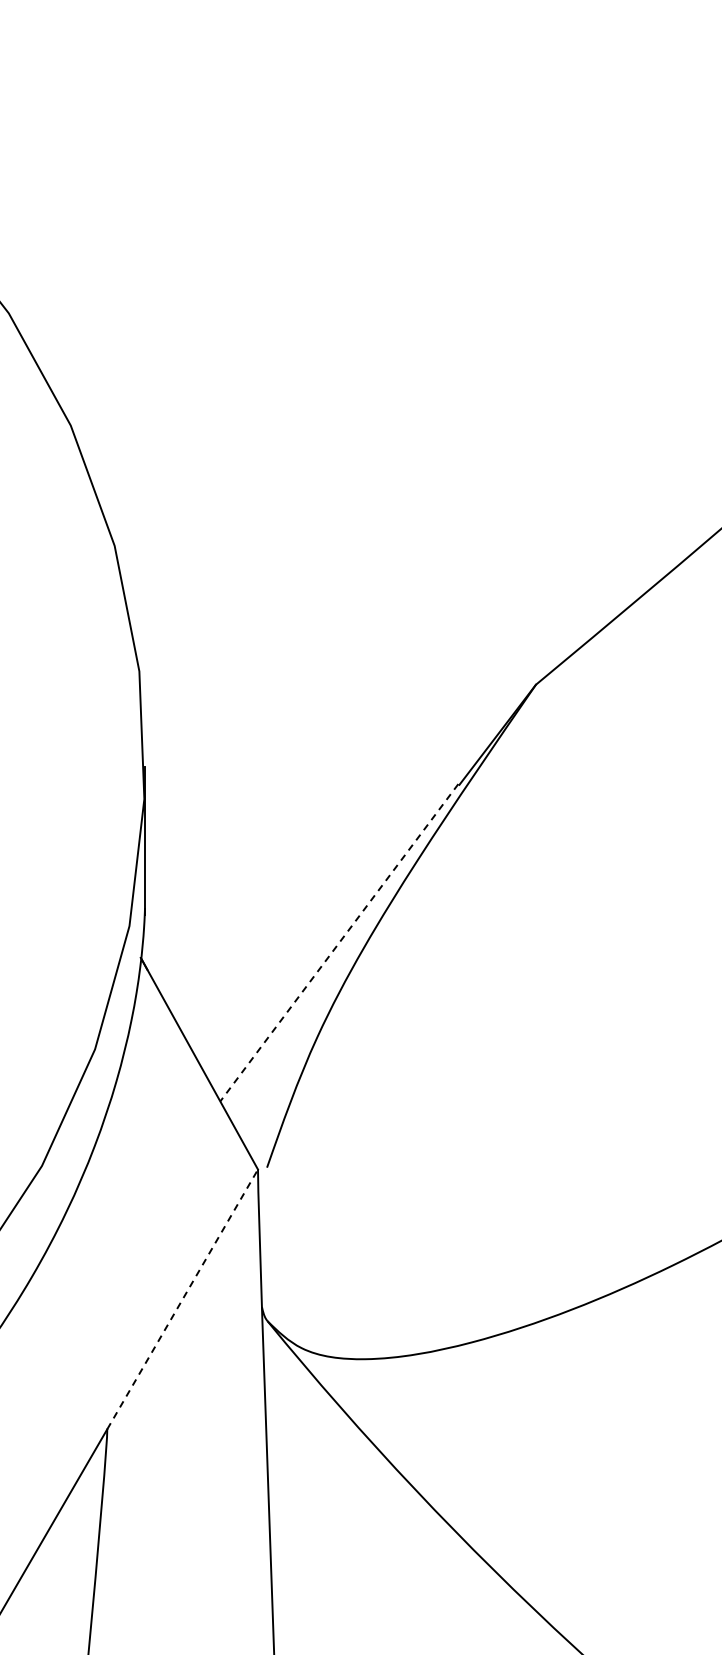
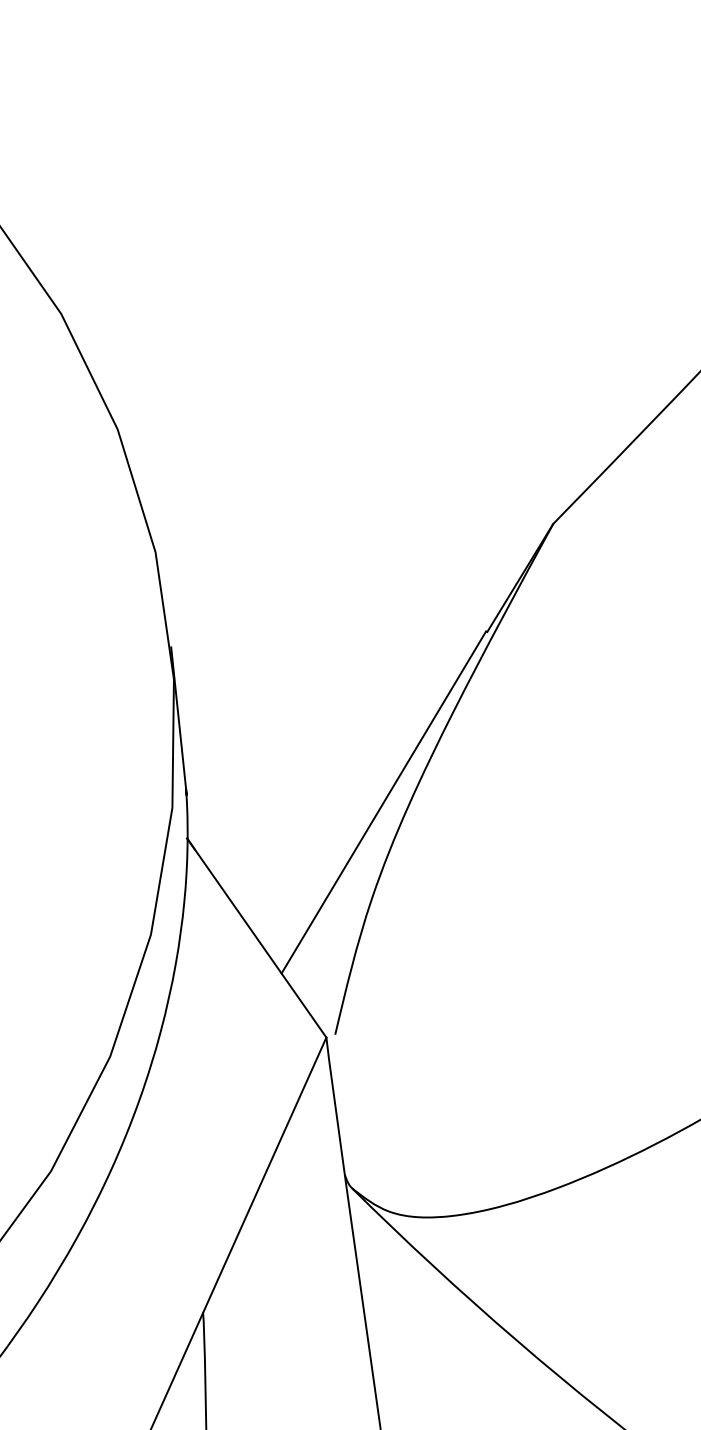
line: (339, 943) -> (384, 803), dashed -> solid
line: (182, 1298) -> (264, 1174), dashed -> solid

